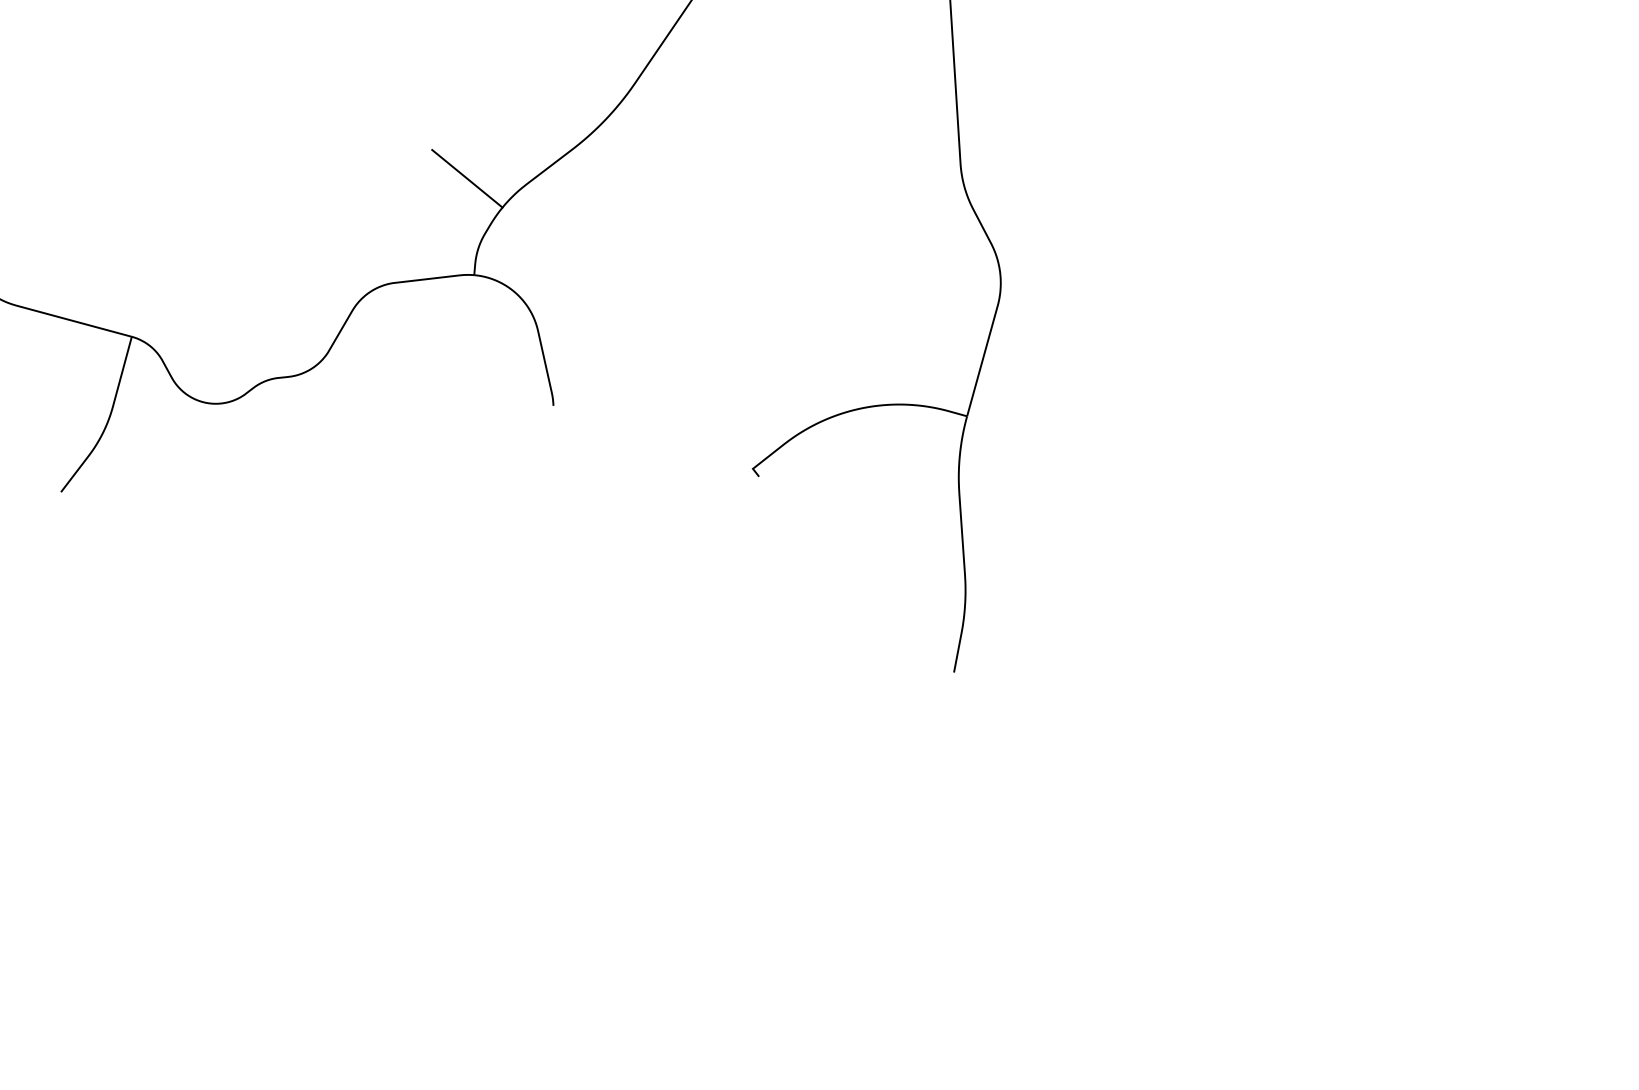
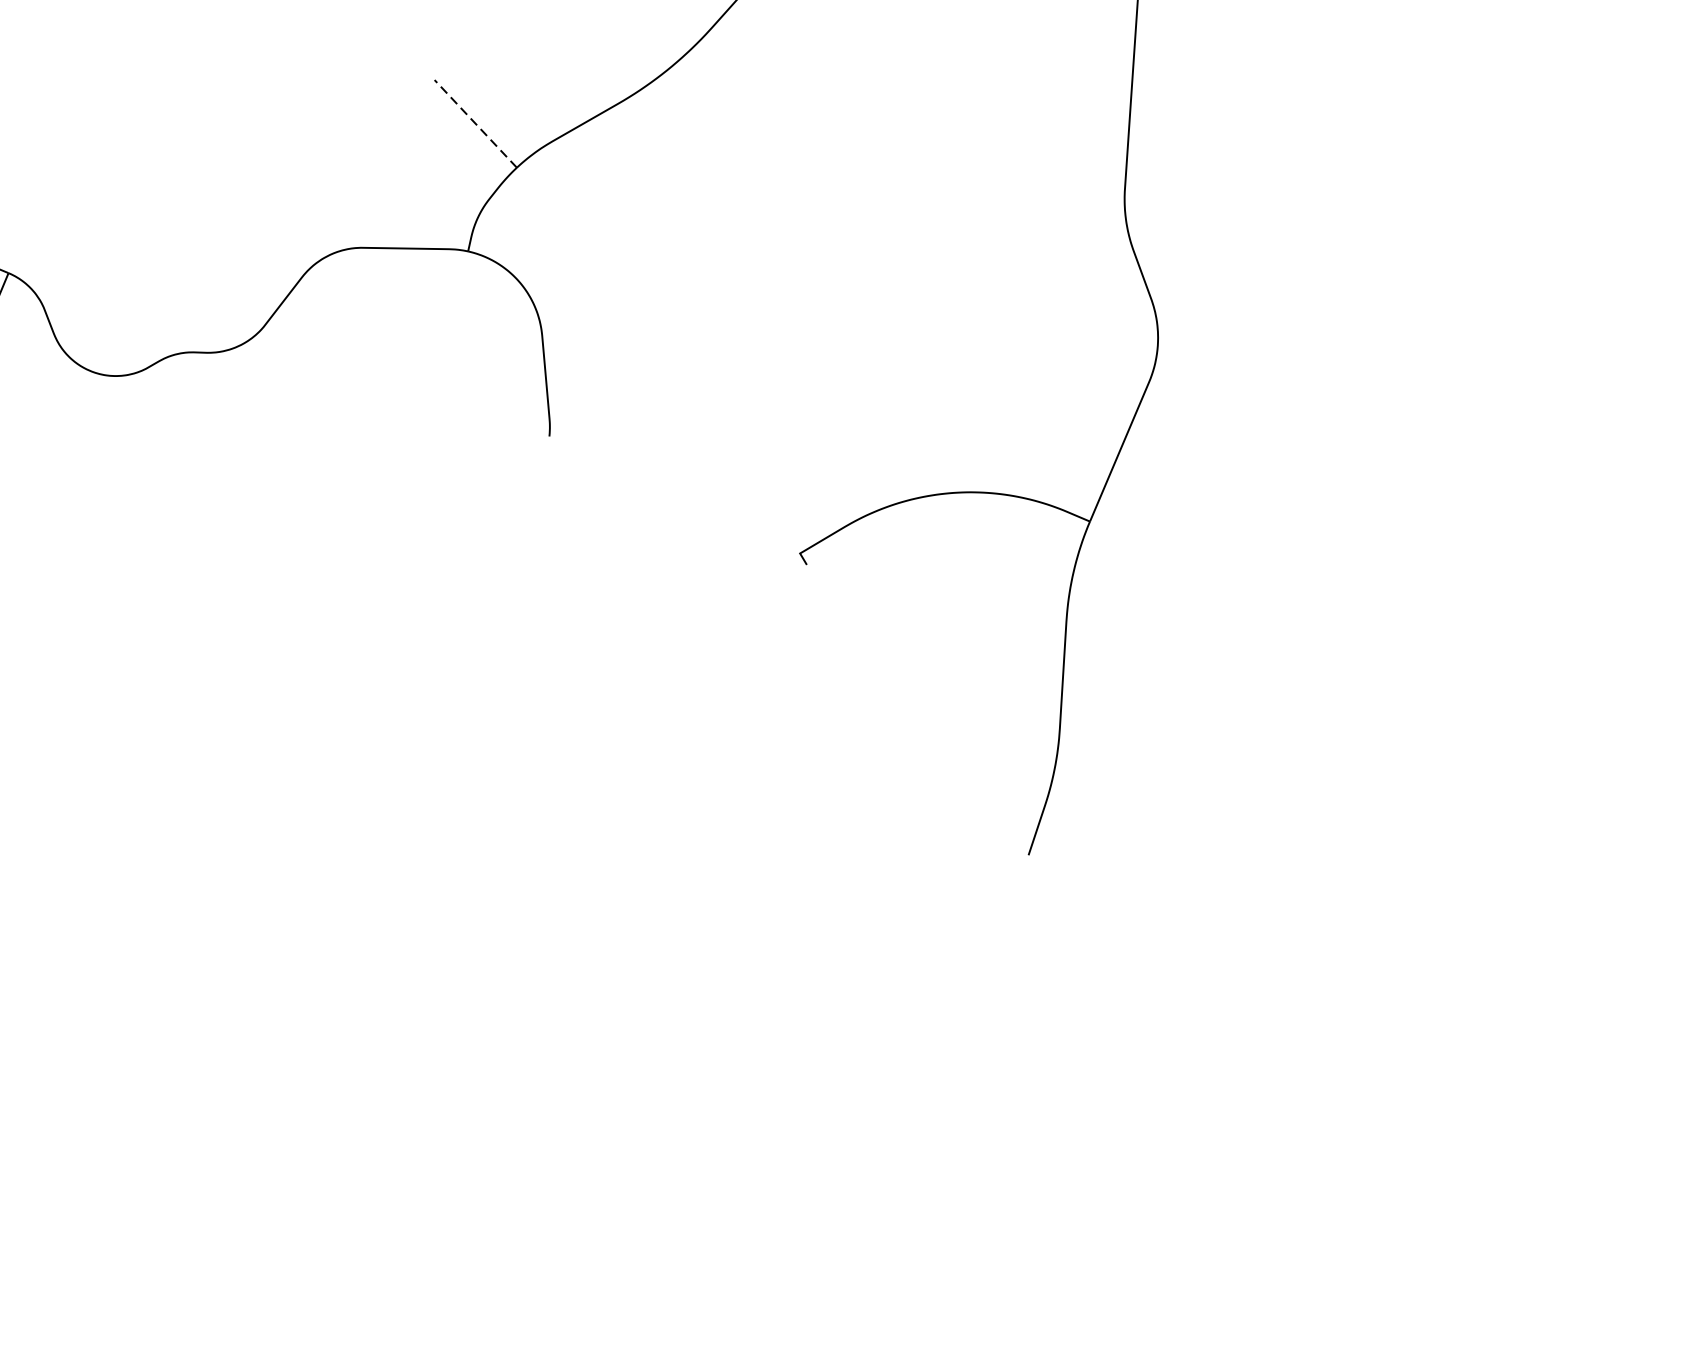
line: (466, 178) -> (474, 123), solid -> dashed

